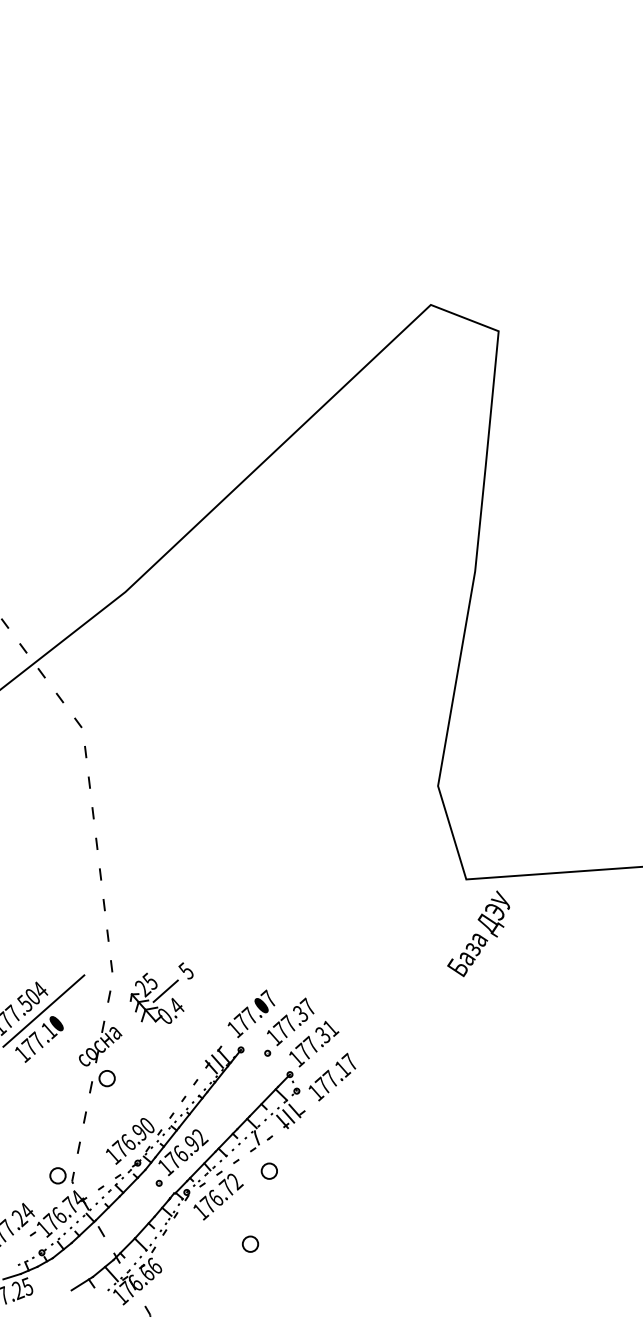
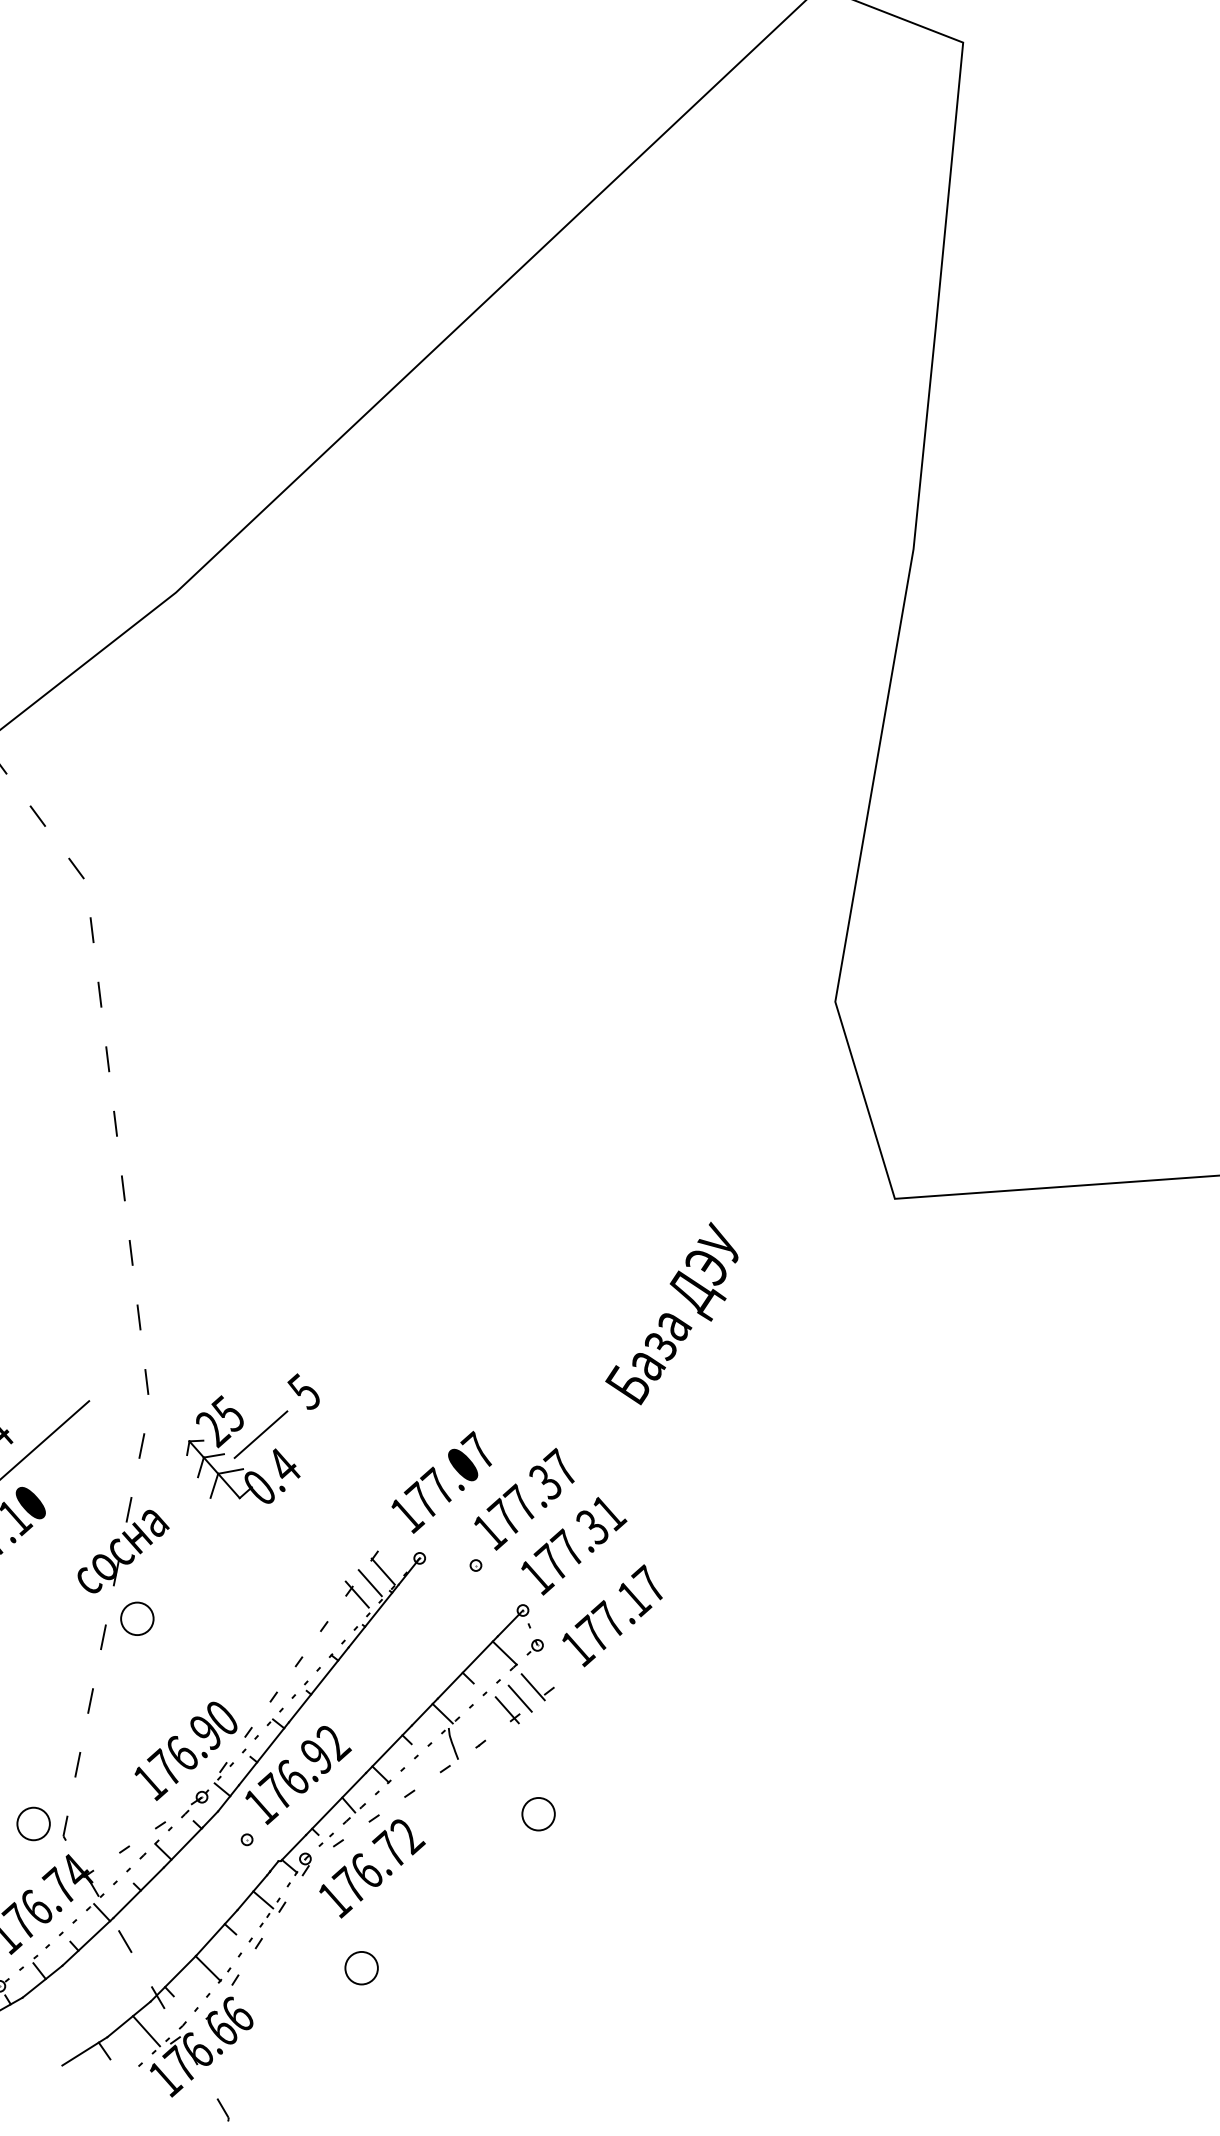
text: (478, 933) -> (671, 1312), moved
part: (268, 1170) -> (536, 1812), moved
part: (250, 1243) -> (361, 1966), moved

